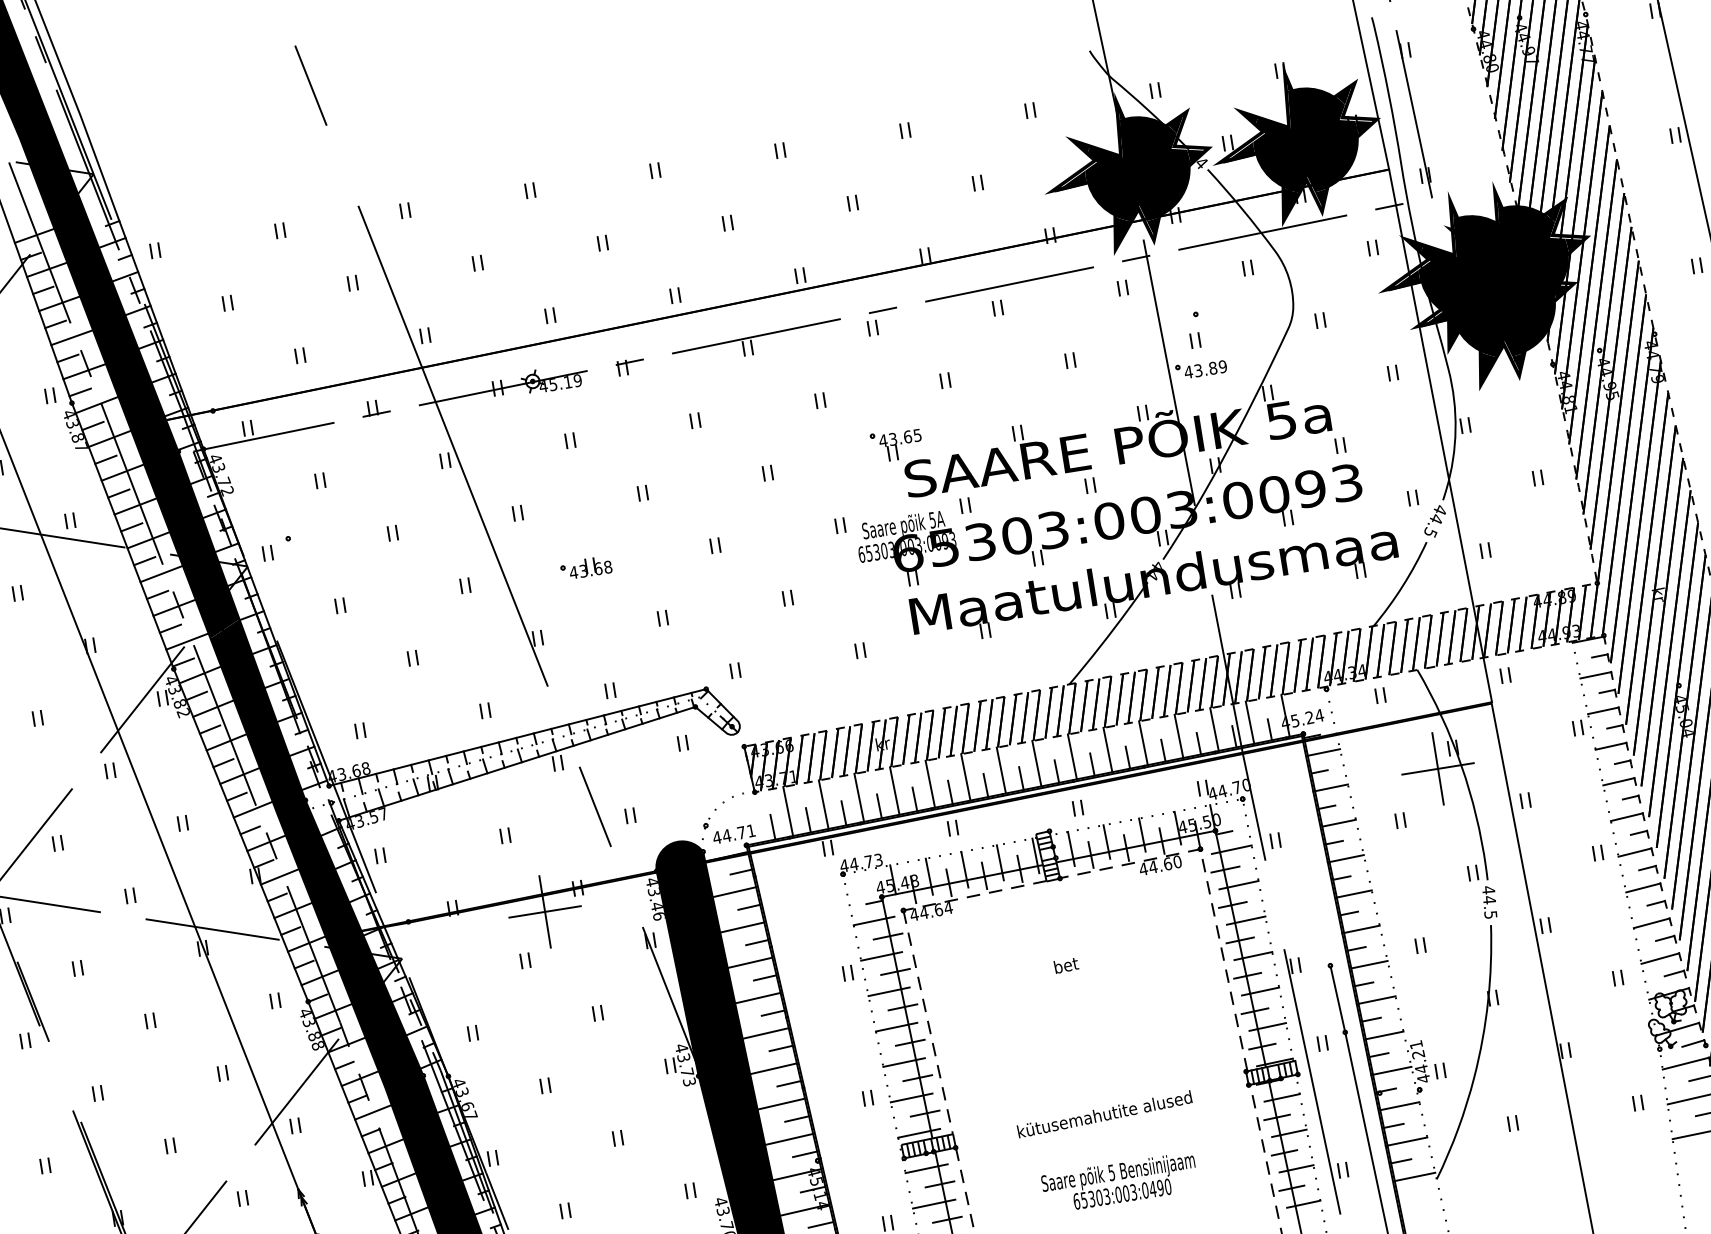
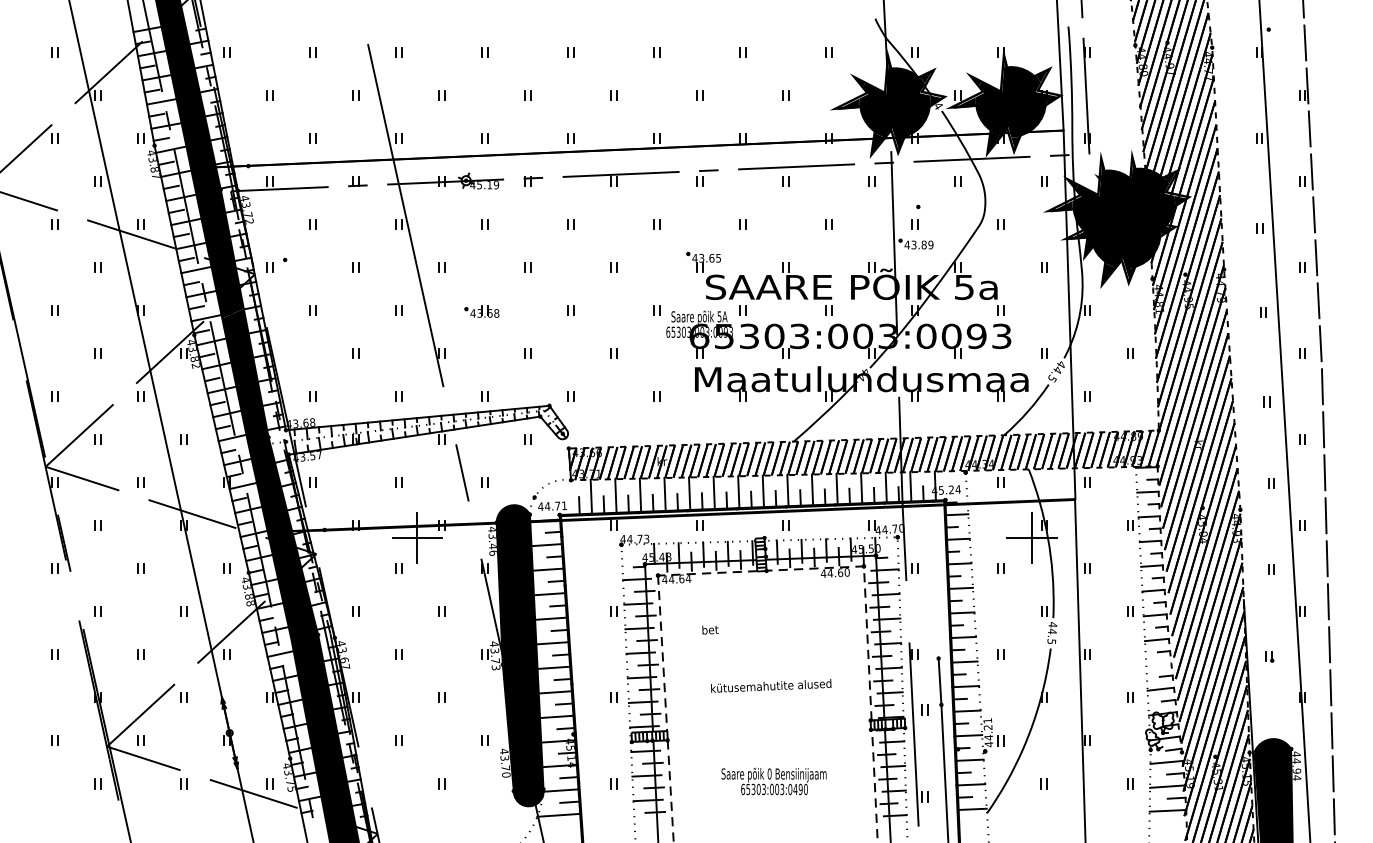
line: (1651, 923) -> (1158, 664), removed
text: (1066, 964) -> (710, 629), moved
text: (1105, 1113) -> (771, 685), moved
text: (1111, 1172) -> (769, 773), 5 -> 0

